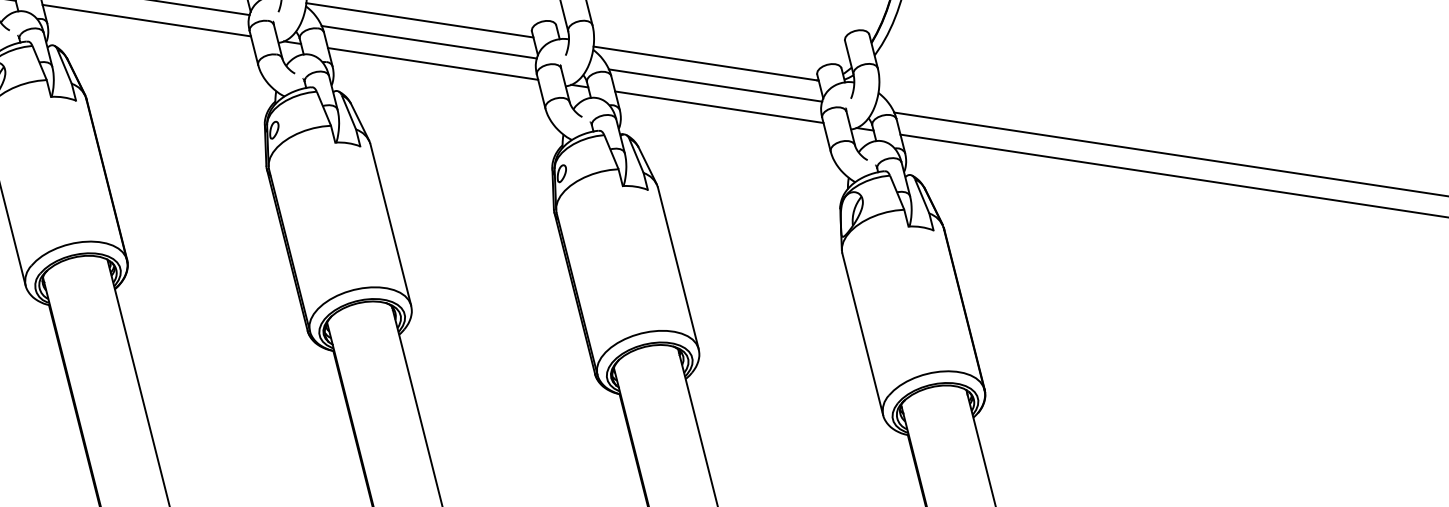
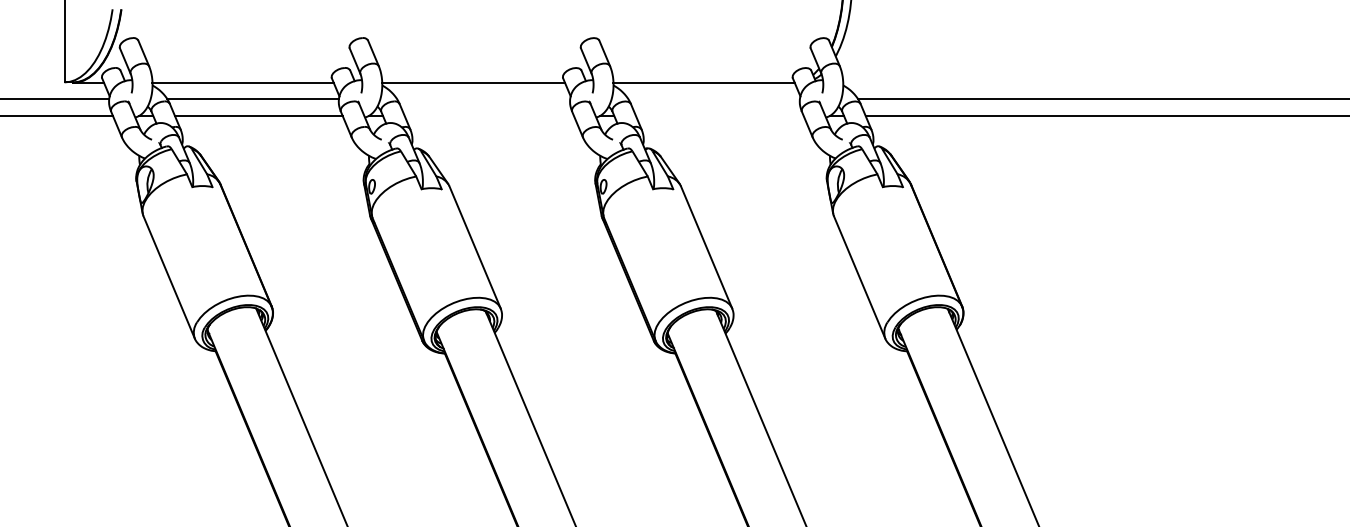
line: (429, 42) -> (483, 99), removed
line: (432, 63) -> (488, 115), removed
line: (715, 86) -> (714, 99), removed
line: (719, 106) -> (719, 115), removed

